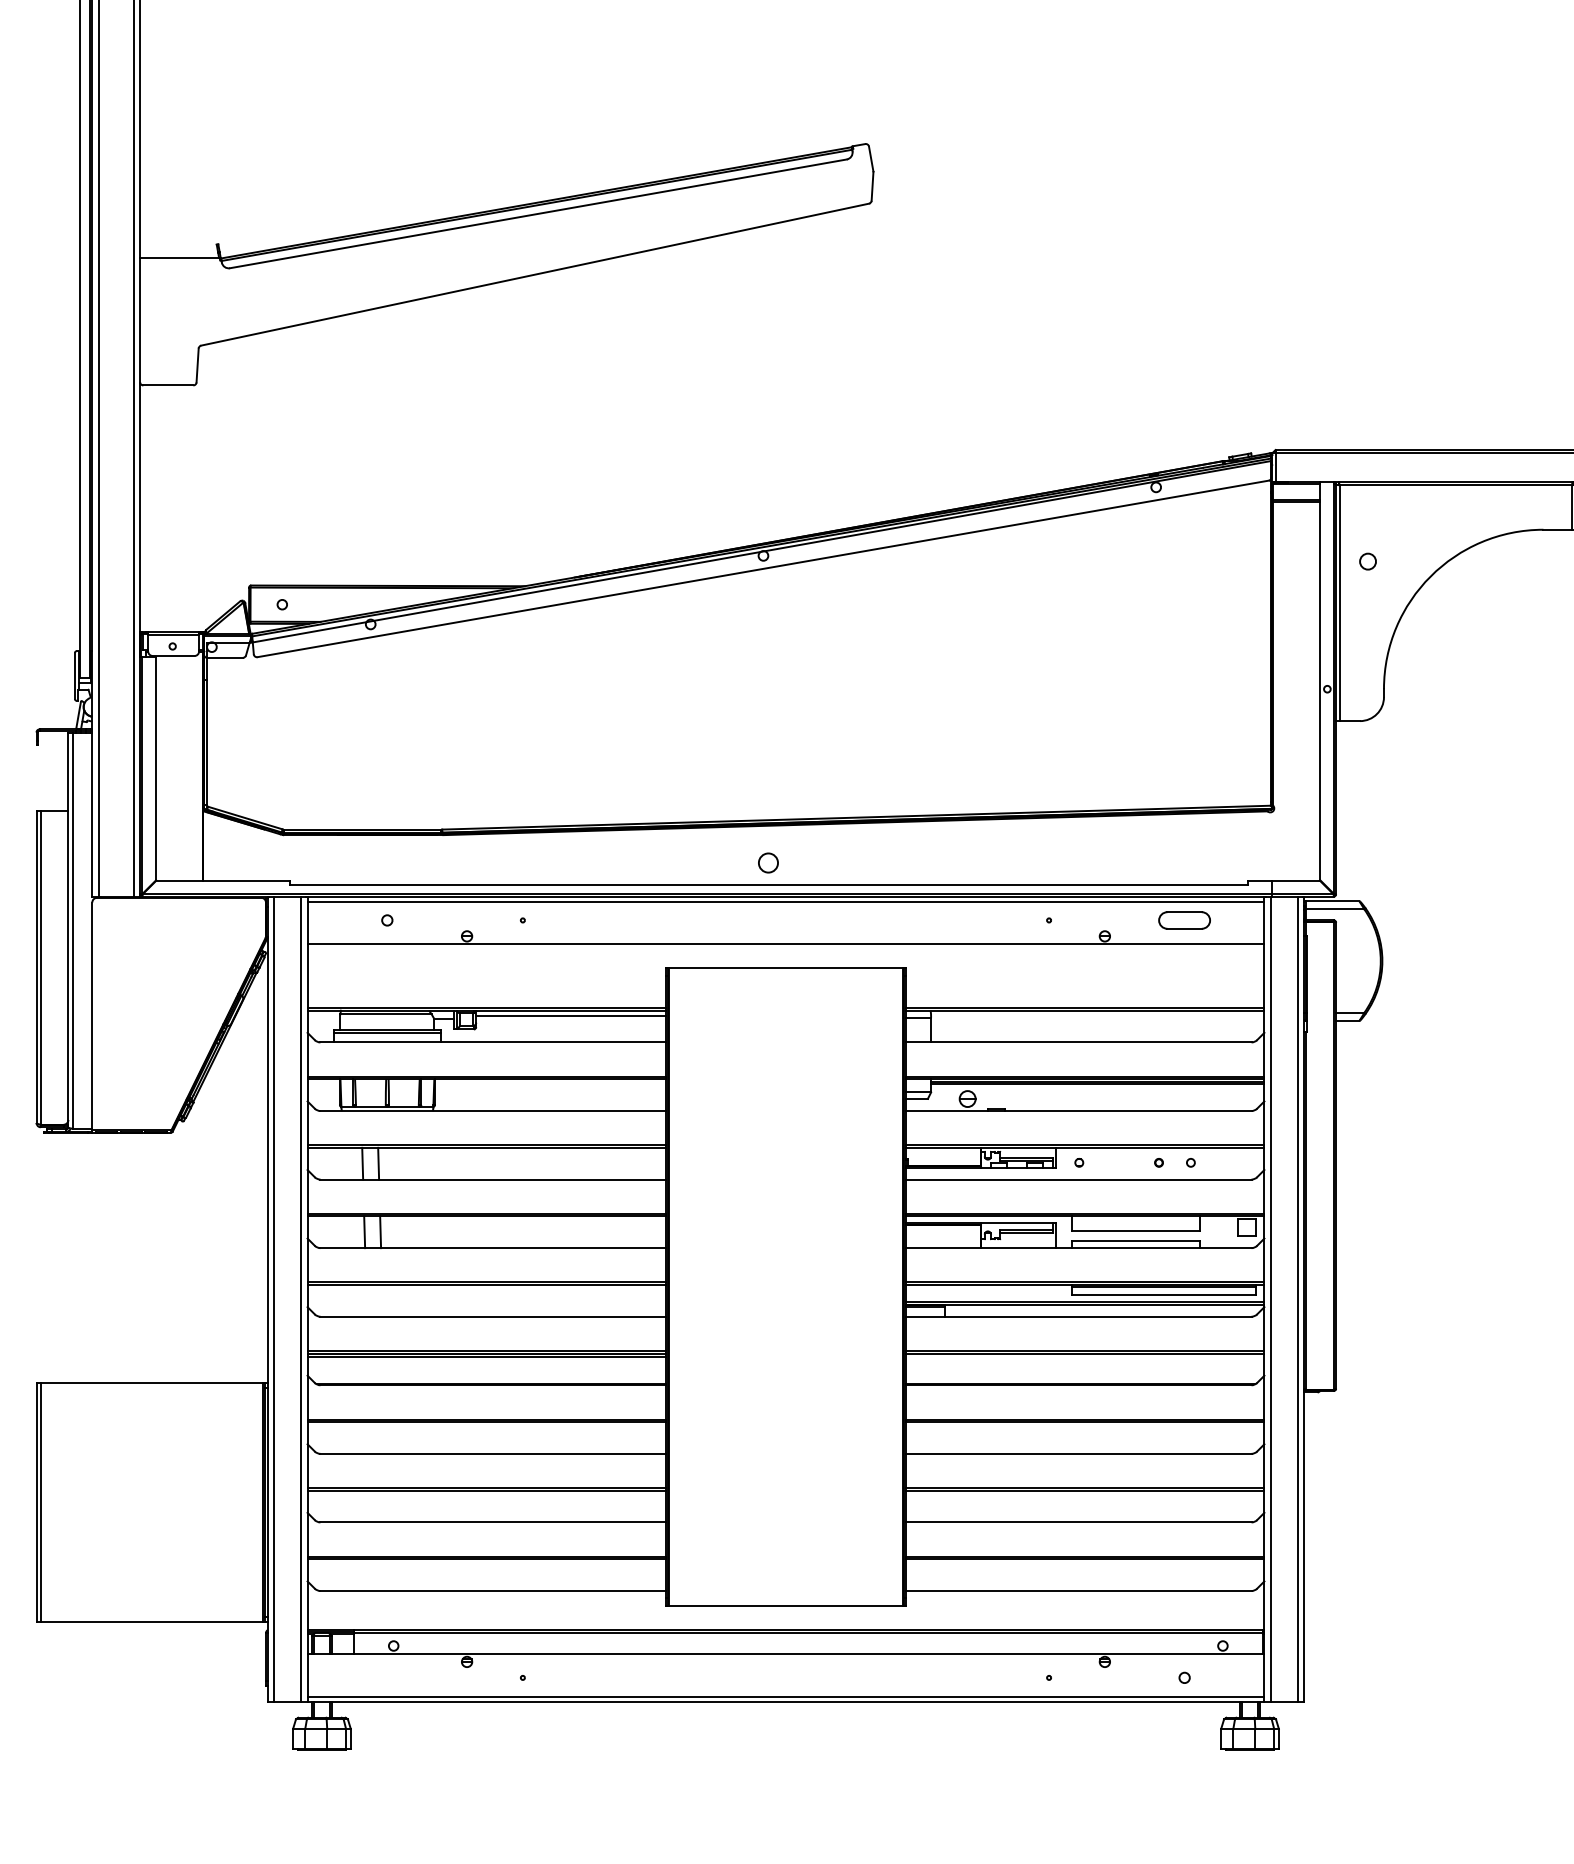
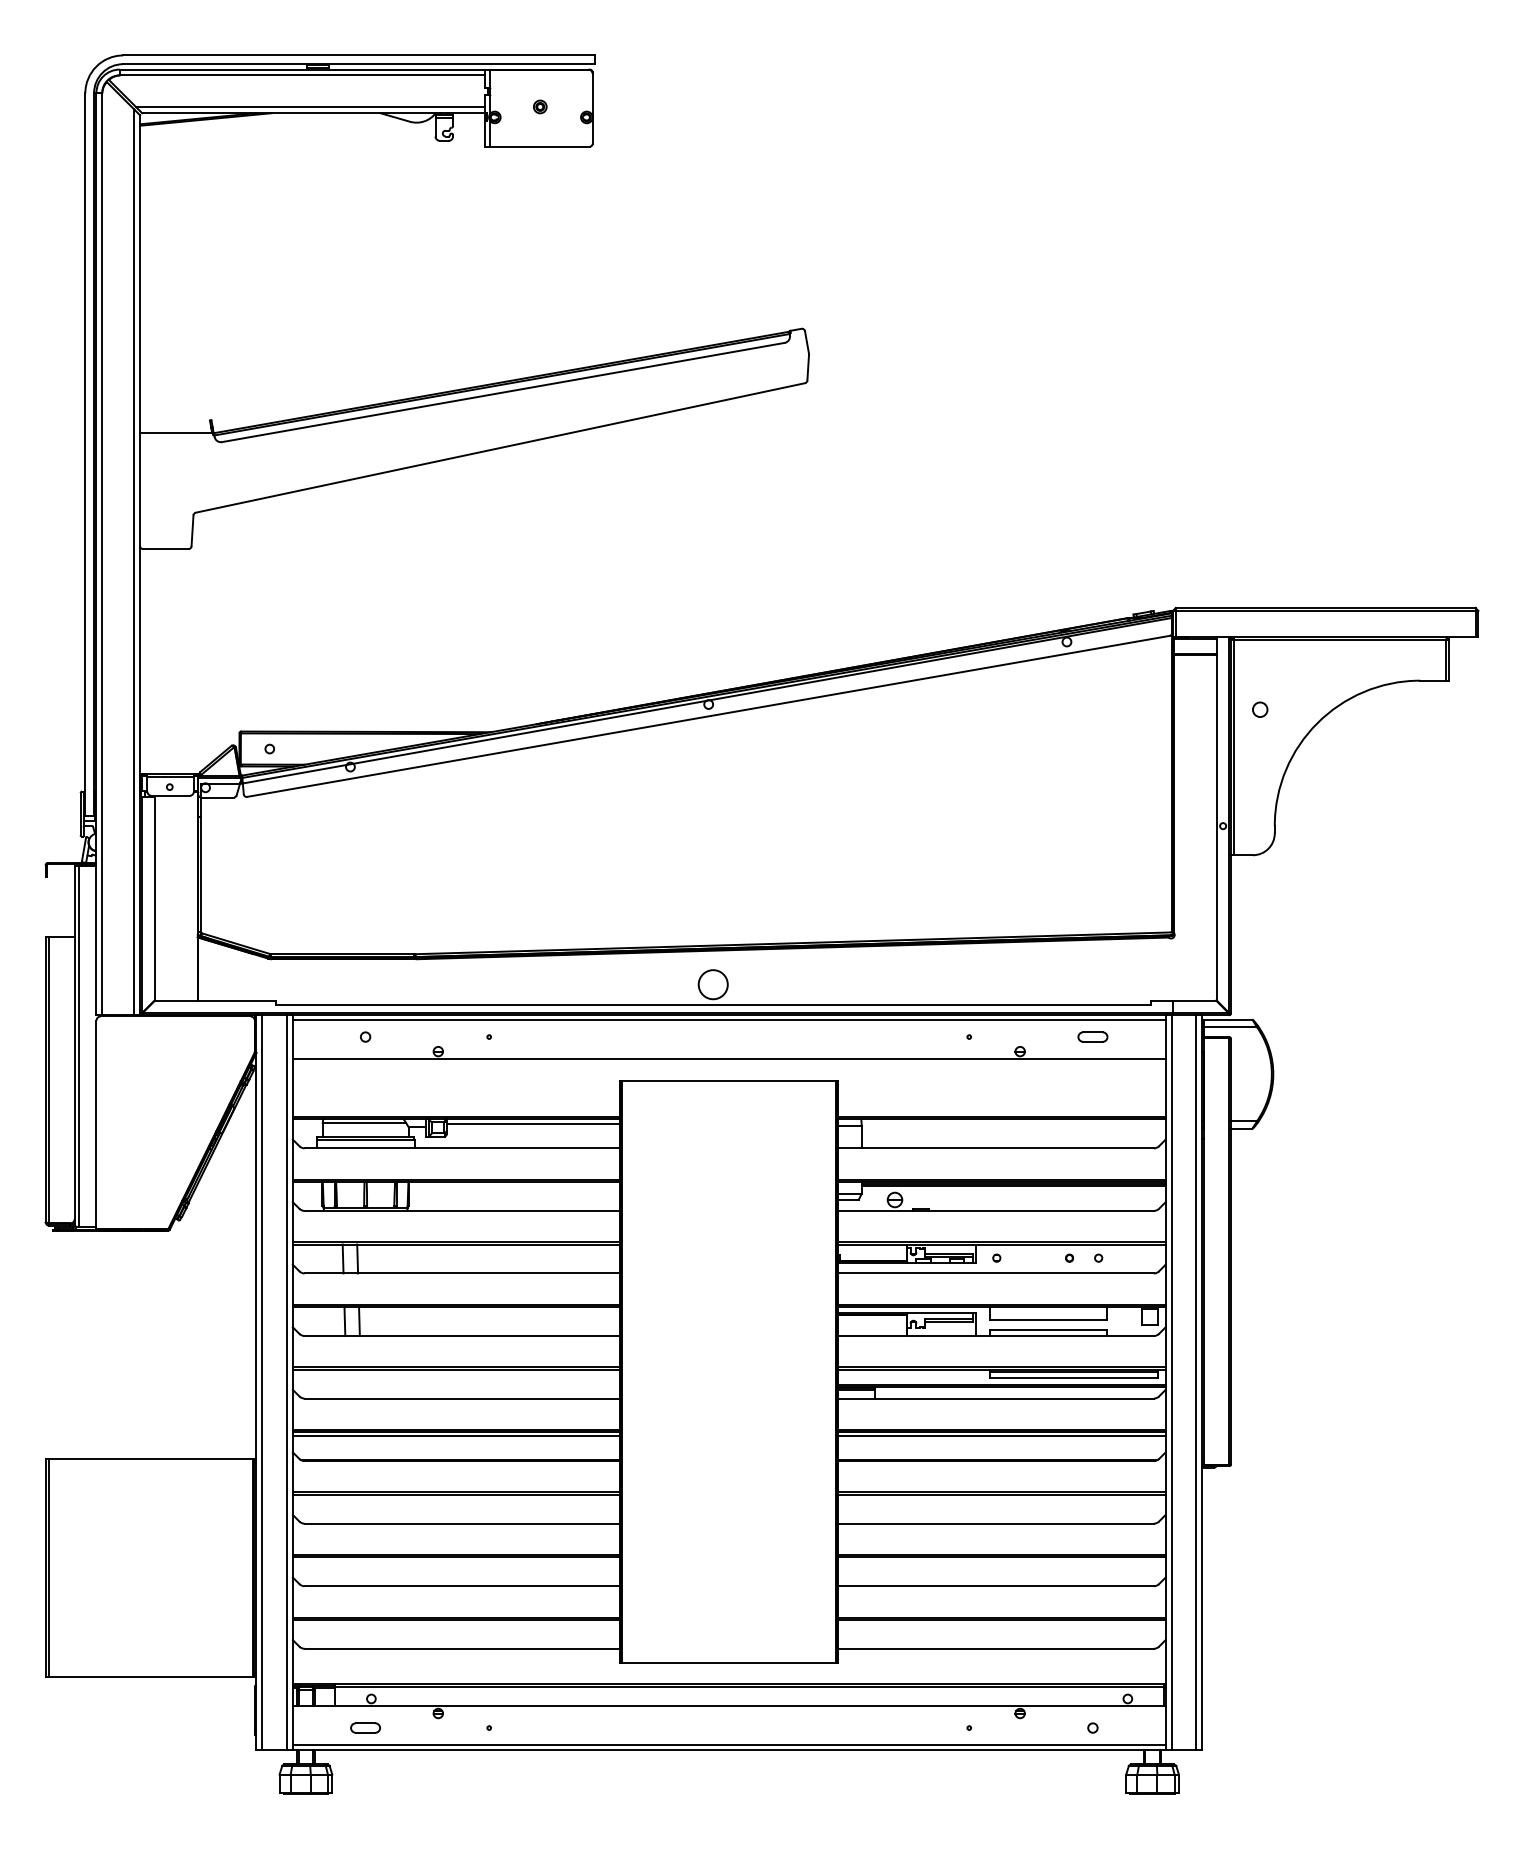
circle: (767, 862) -> (712, 984), size x1.67
part: (1184, 919) -> (1092, 1036), size x0.62
line: (1084, 1357) -> (1001, 1435), added
part: (387, 1677) -> (365, 1727), added

